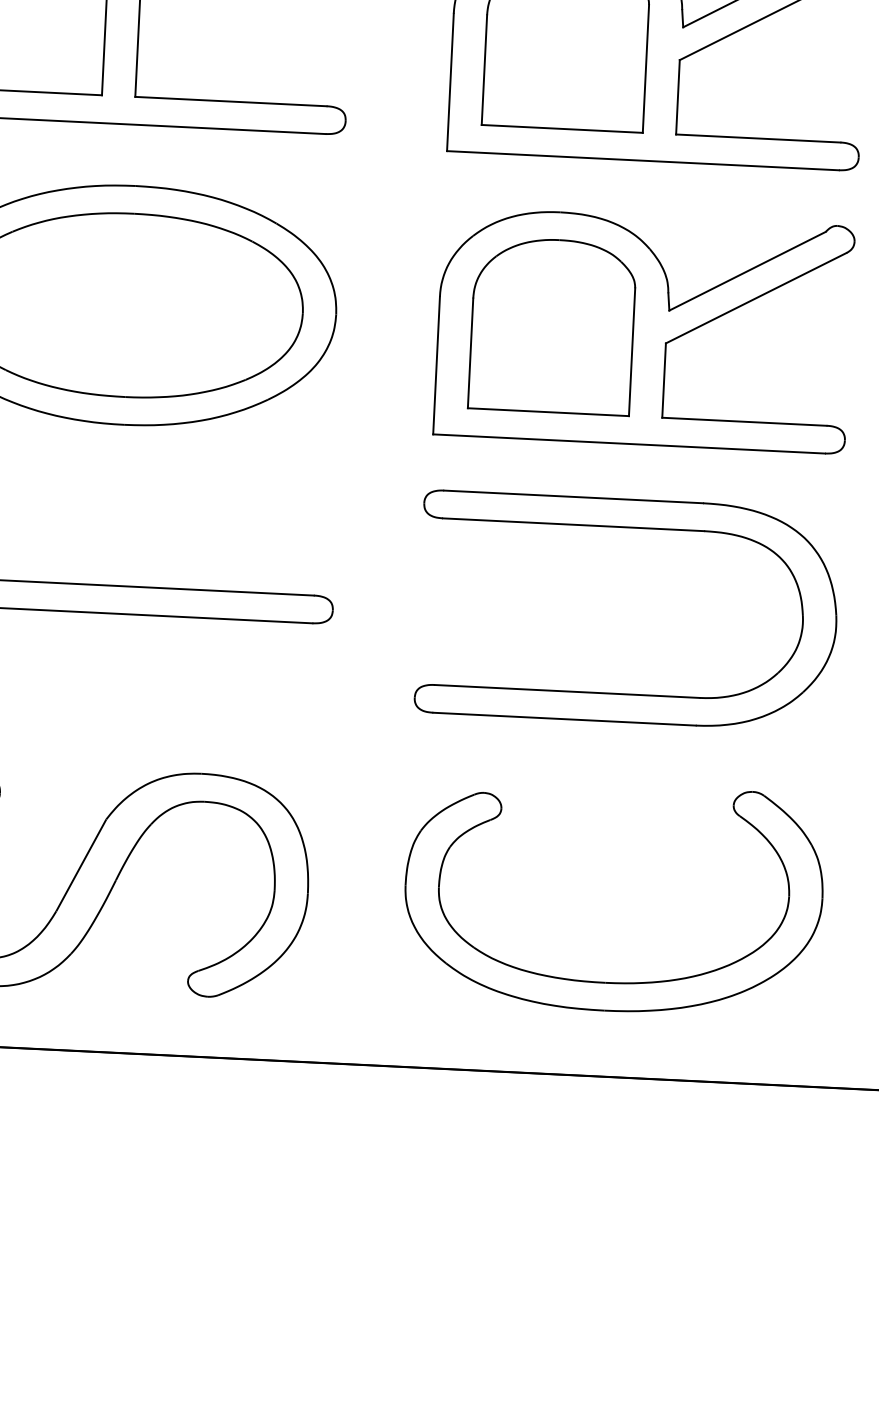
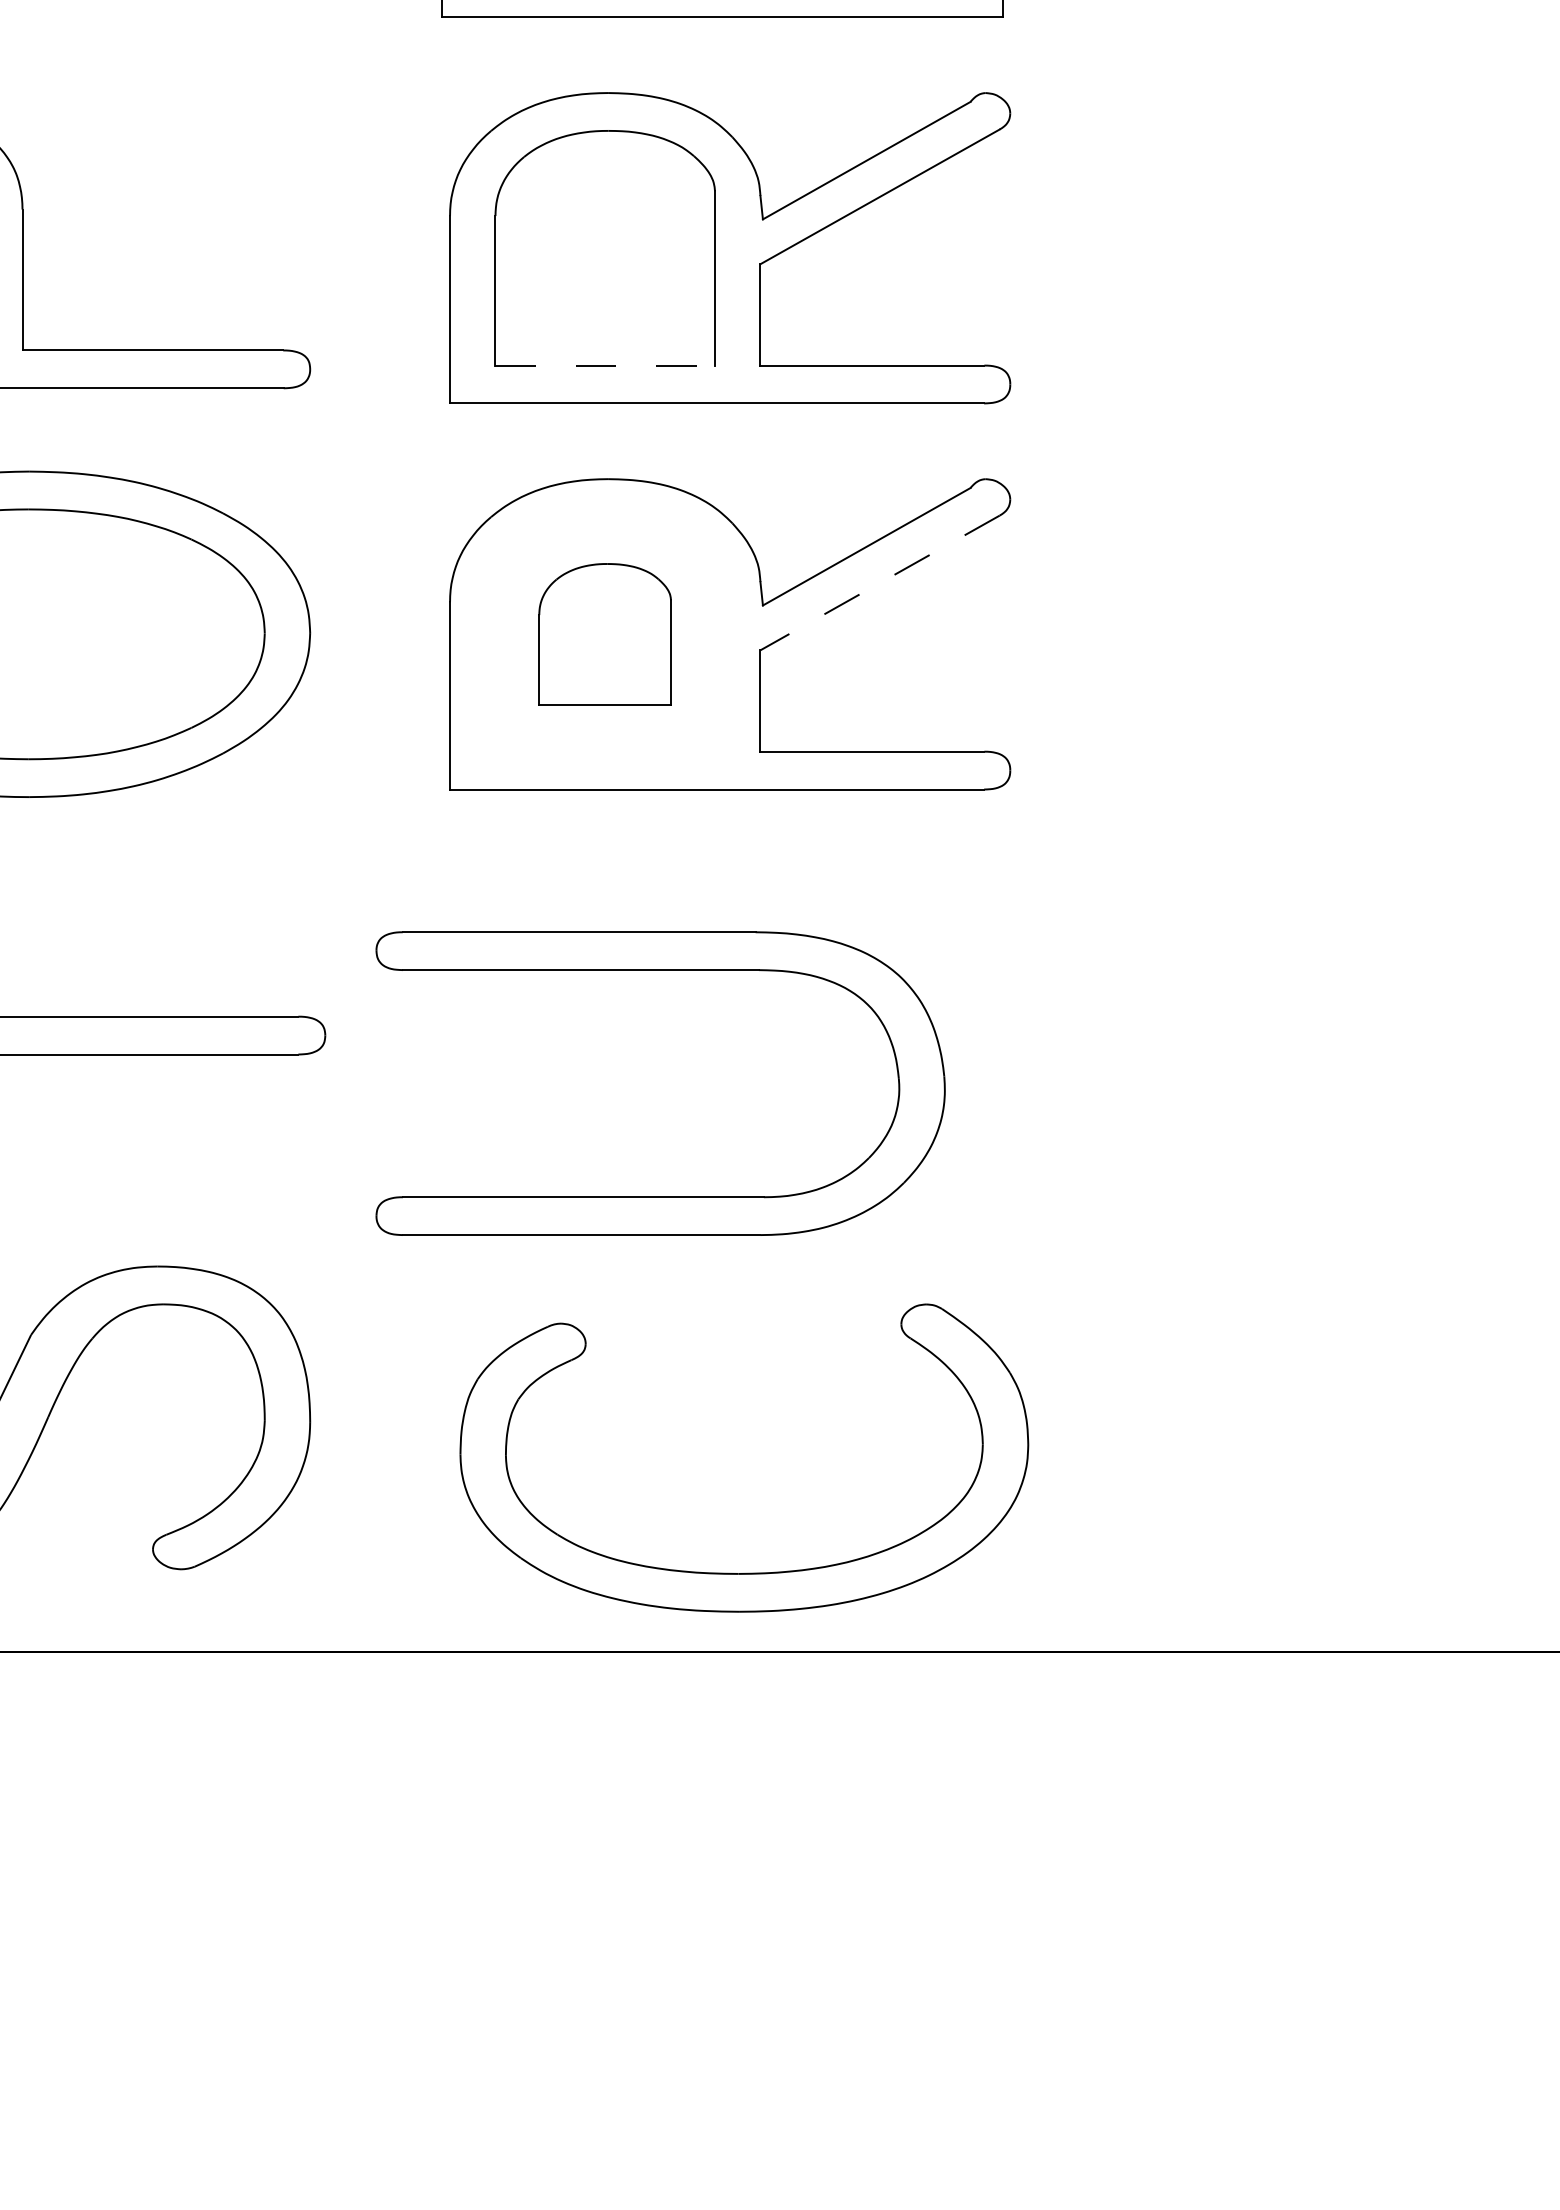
line: (562, 128) -> (605, 365), solid -> dashed
line: (755, 298) -> (879, 583), solid -> dashed
part: (552, 326) -> (604, 634), size x0.6
part: (631, 527) -> (660, 970), moved
part: (610, 982) -> (745, 1572), moved

